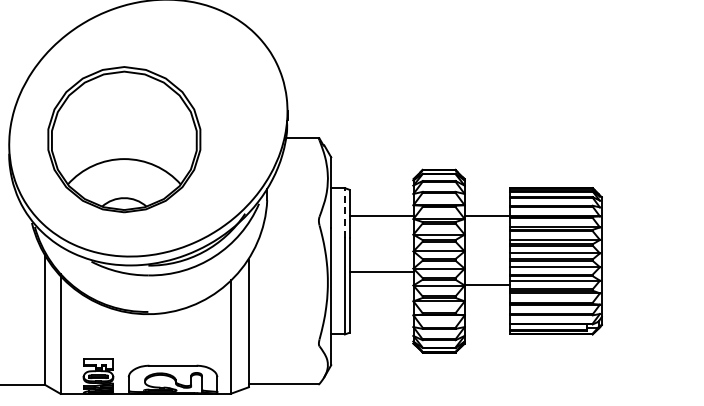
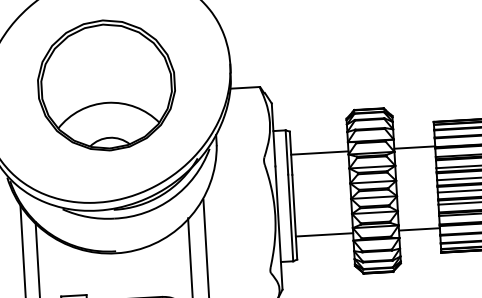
part: (124, 139) -> (106, 85), moved
line: (344, 212) -> (286, 152), dashed -> solid
line: (381, 272) -> (324, 235), moved
line: (487, 285) -> (419, 229), moved

